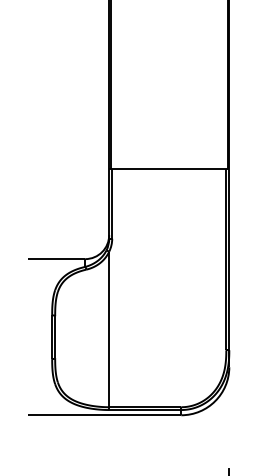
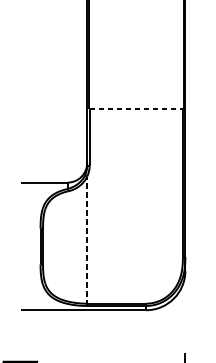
line: (168, 169) -> (135, 109), solid -> dashed
line: (109, 330) -> (87, 240), solid -> dashed

